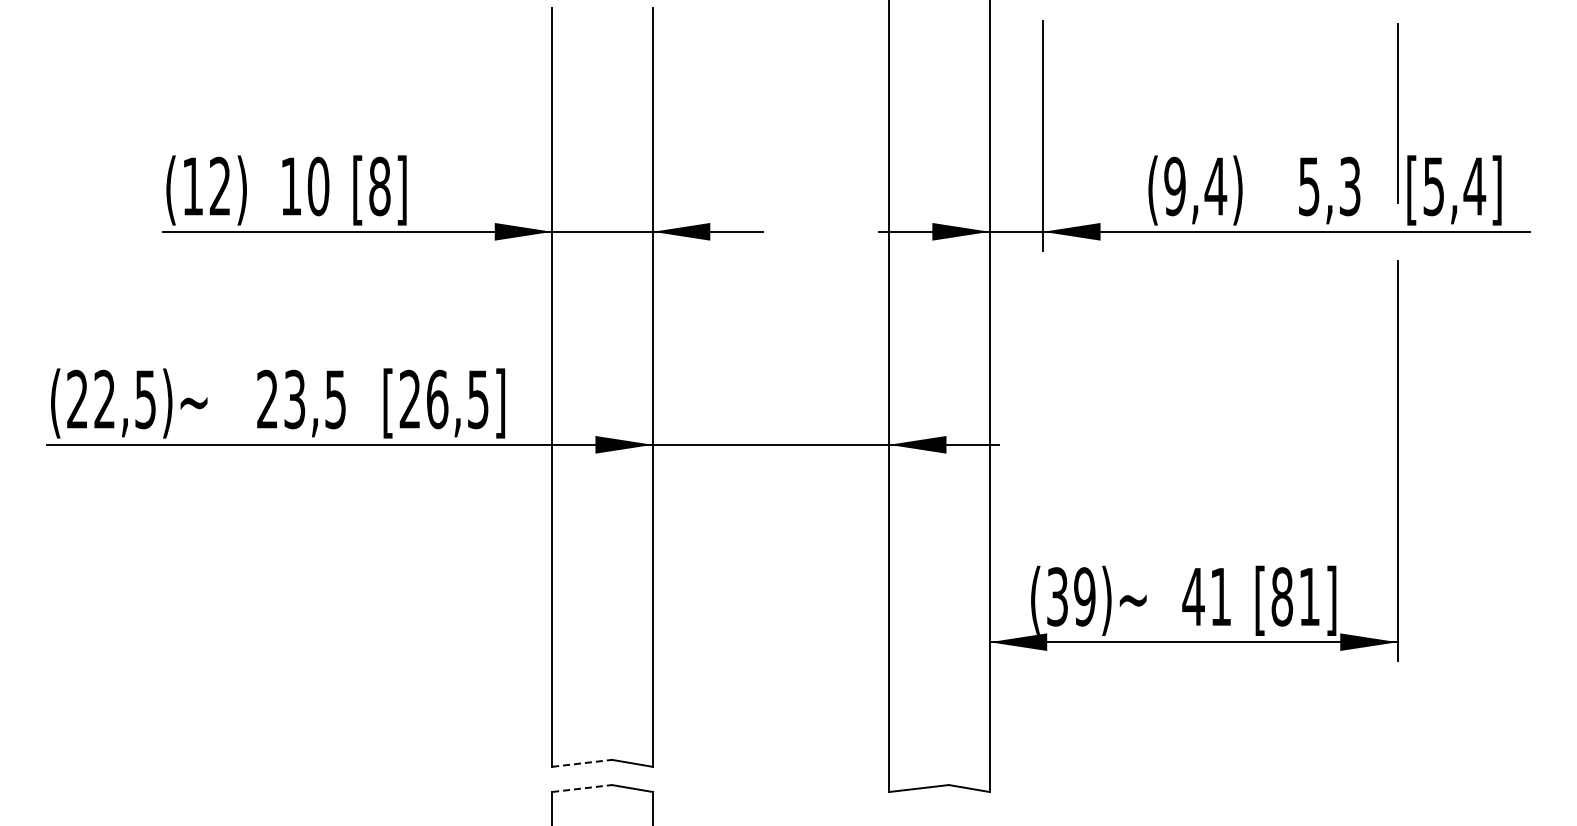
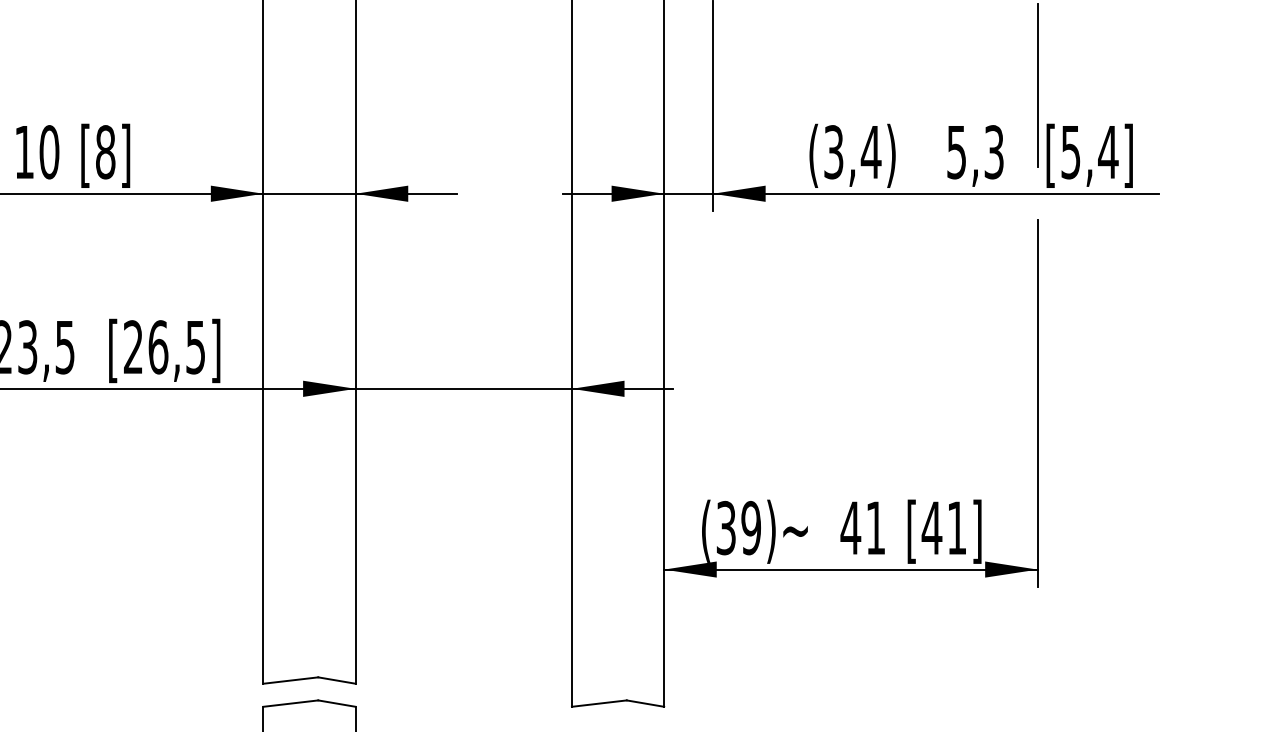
text: (1174, 186) -> (833, 152), (9,4) -> (3,4)
text: (1281, 596) -> (931, 527), [81] -> [41]
line: (582, 763) -> (291, 680), dashed -> solid
line: (582, 788) -> (291, 703), dashed -> solid

